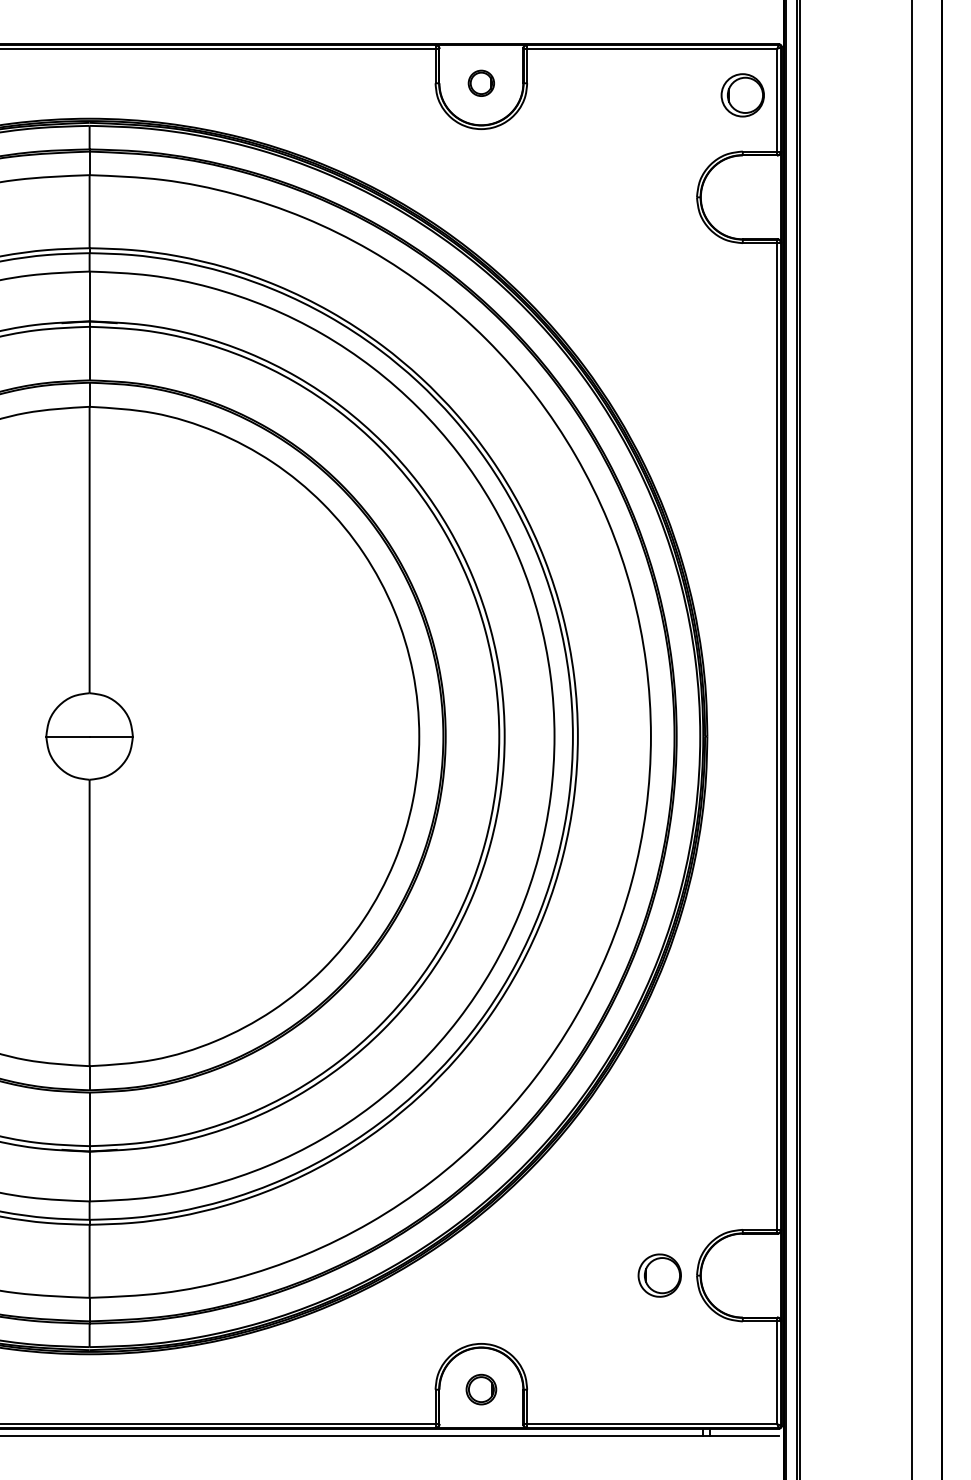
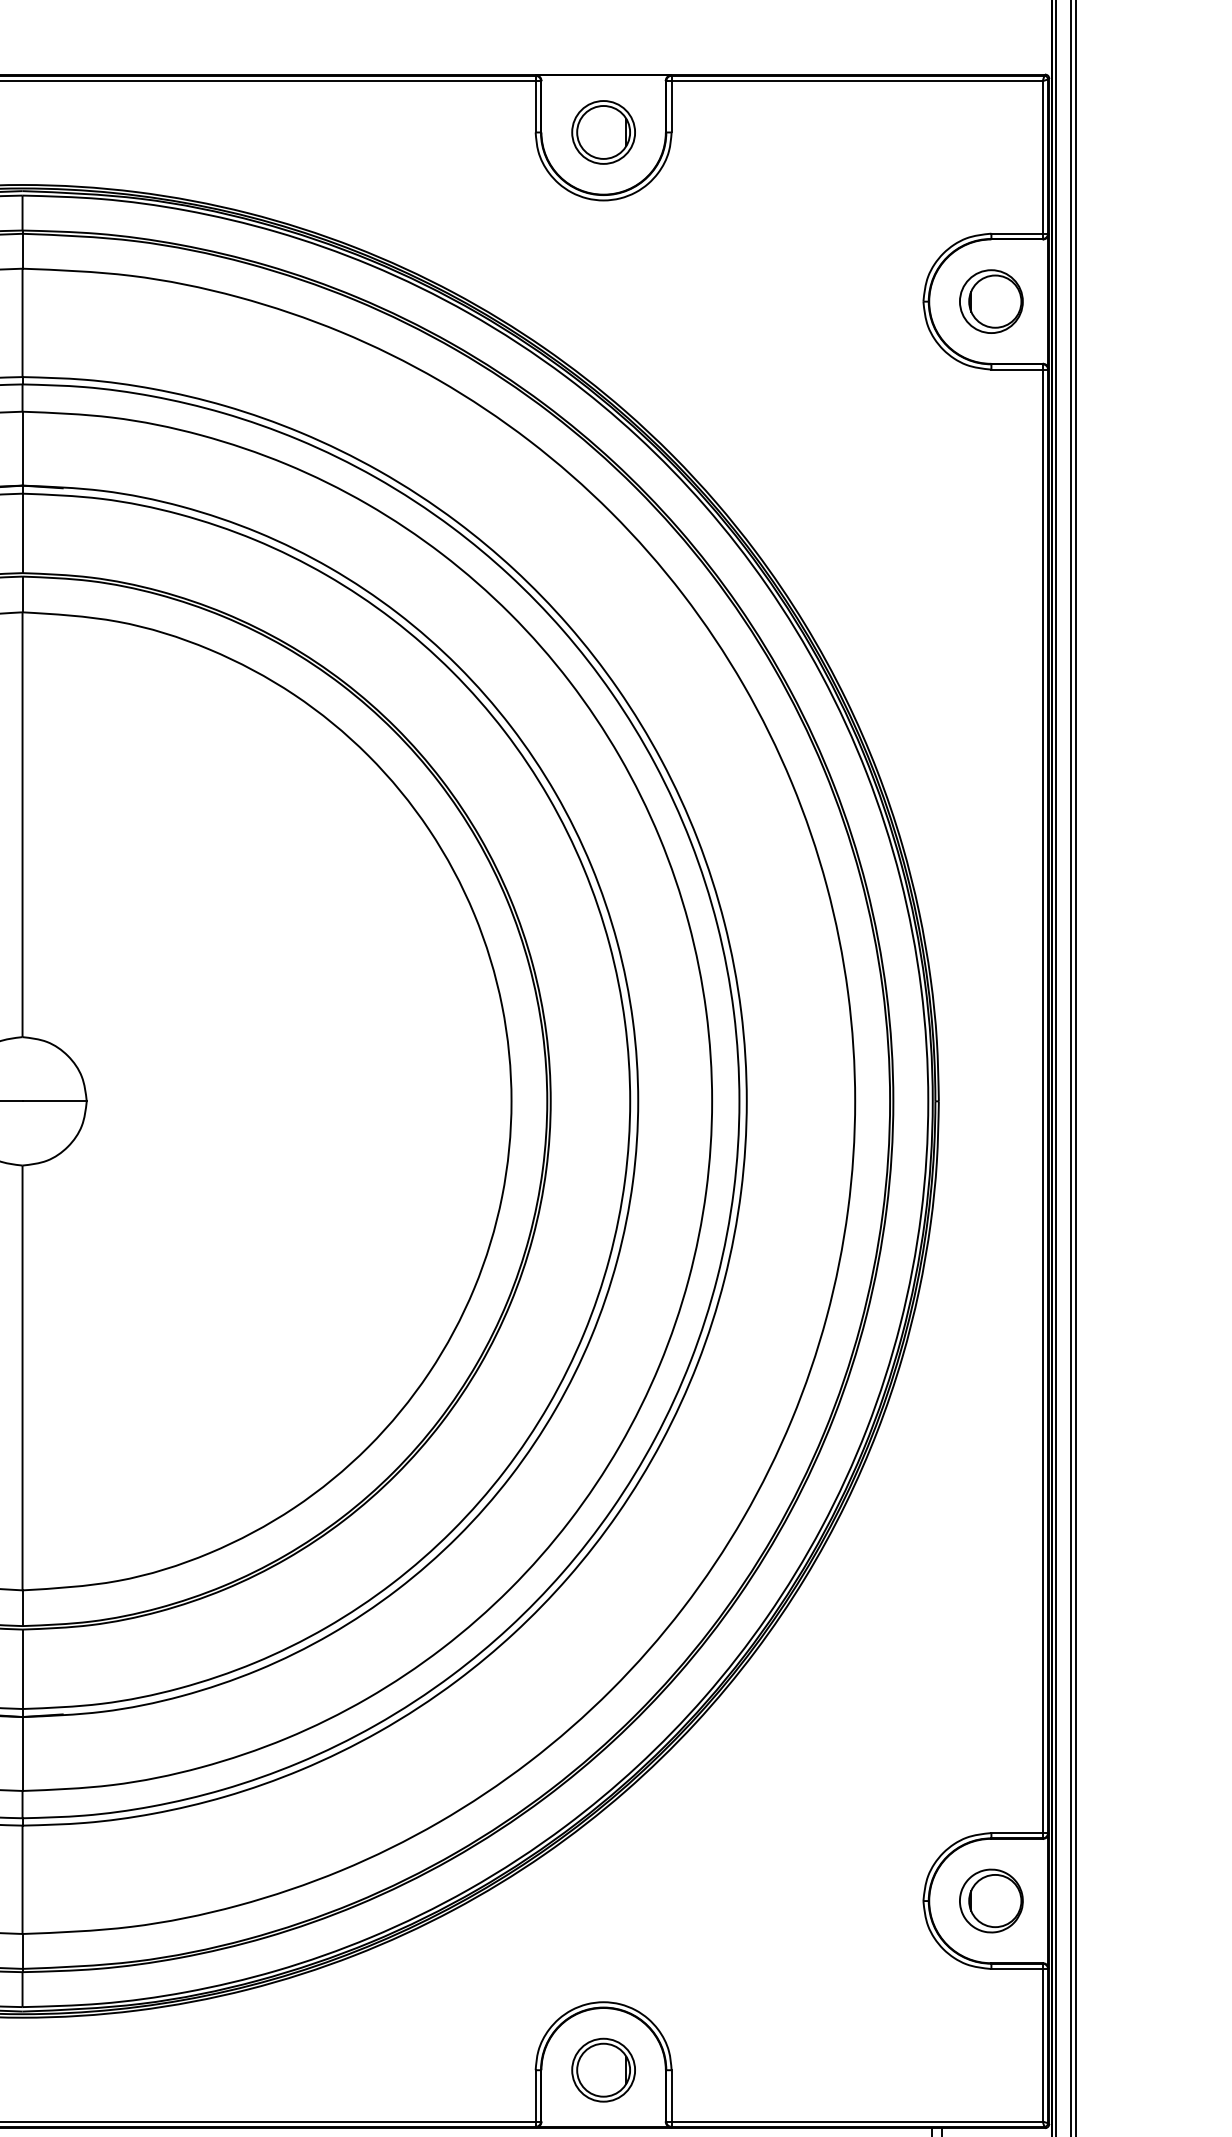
part: (481, 83) -> (603, 132), size x1.67
part: (742, 95) -> (990, 301), moved
part: (659, 1275) -> (990, 1900), moved
part: (481, 1389) -> (603, 2069), size x1.43

